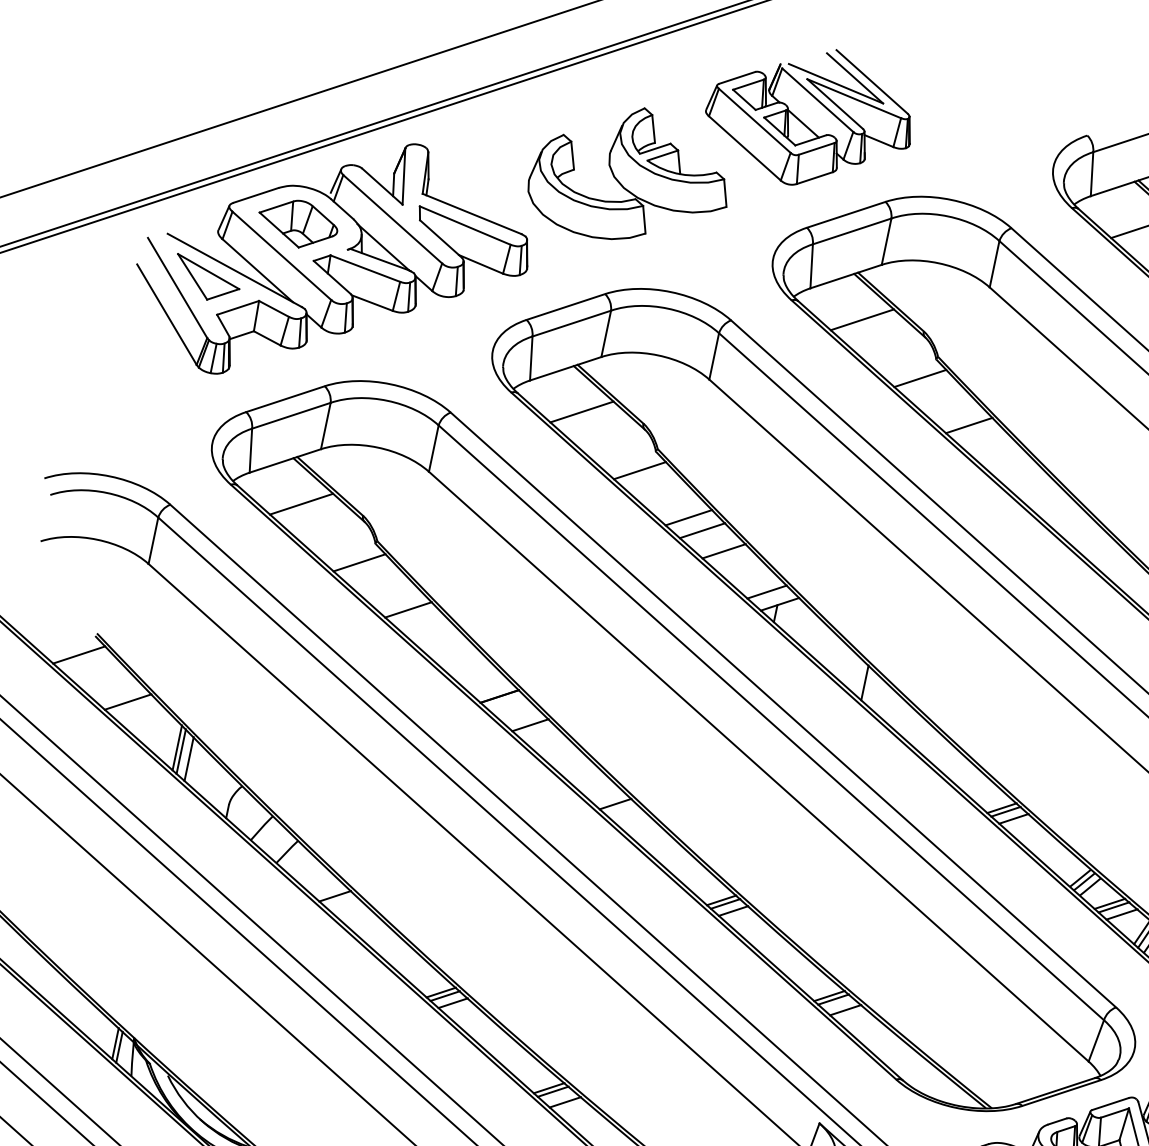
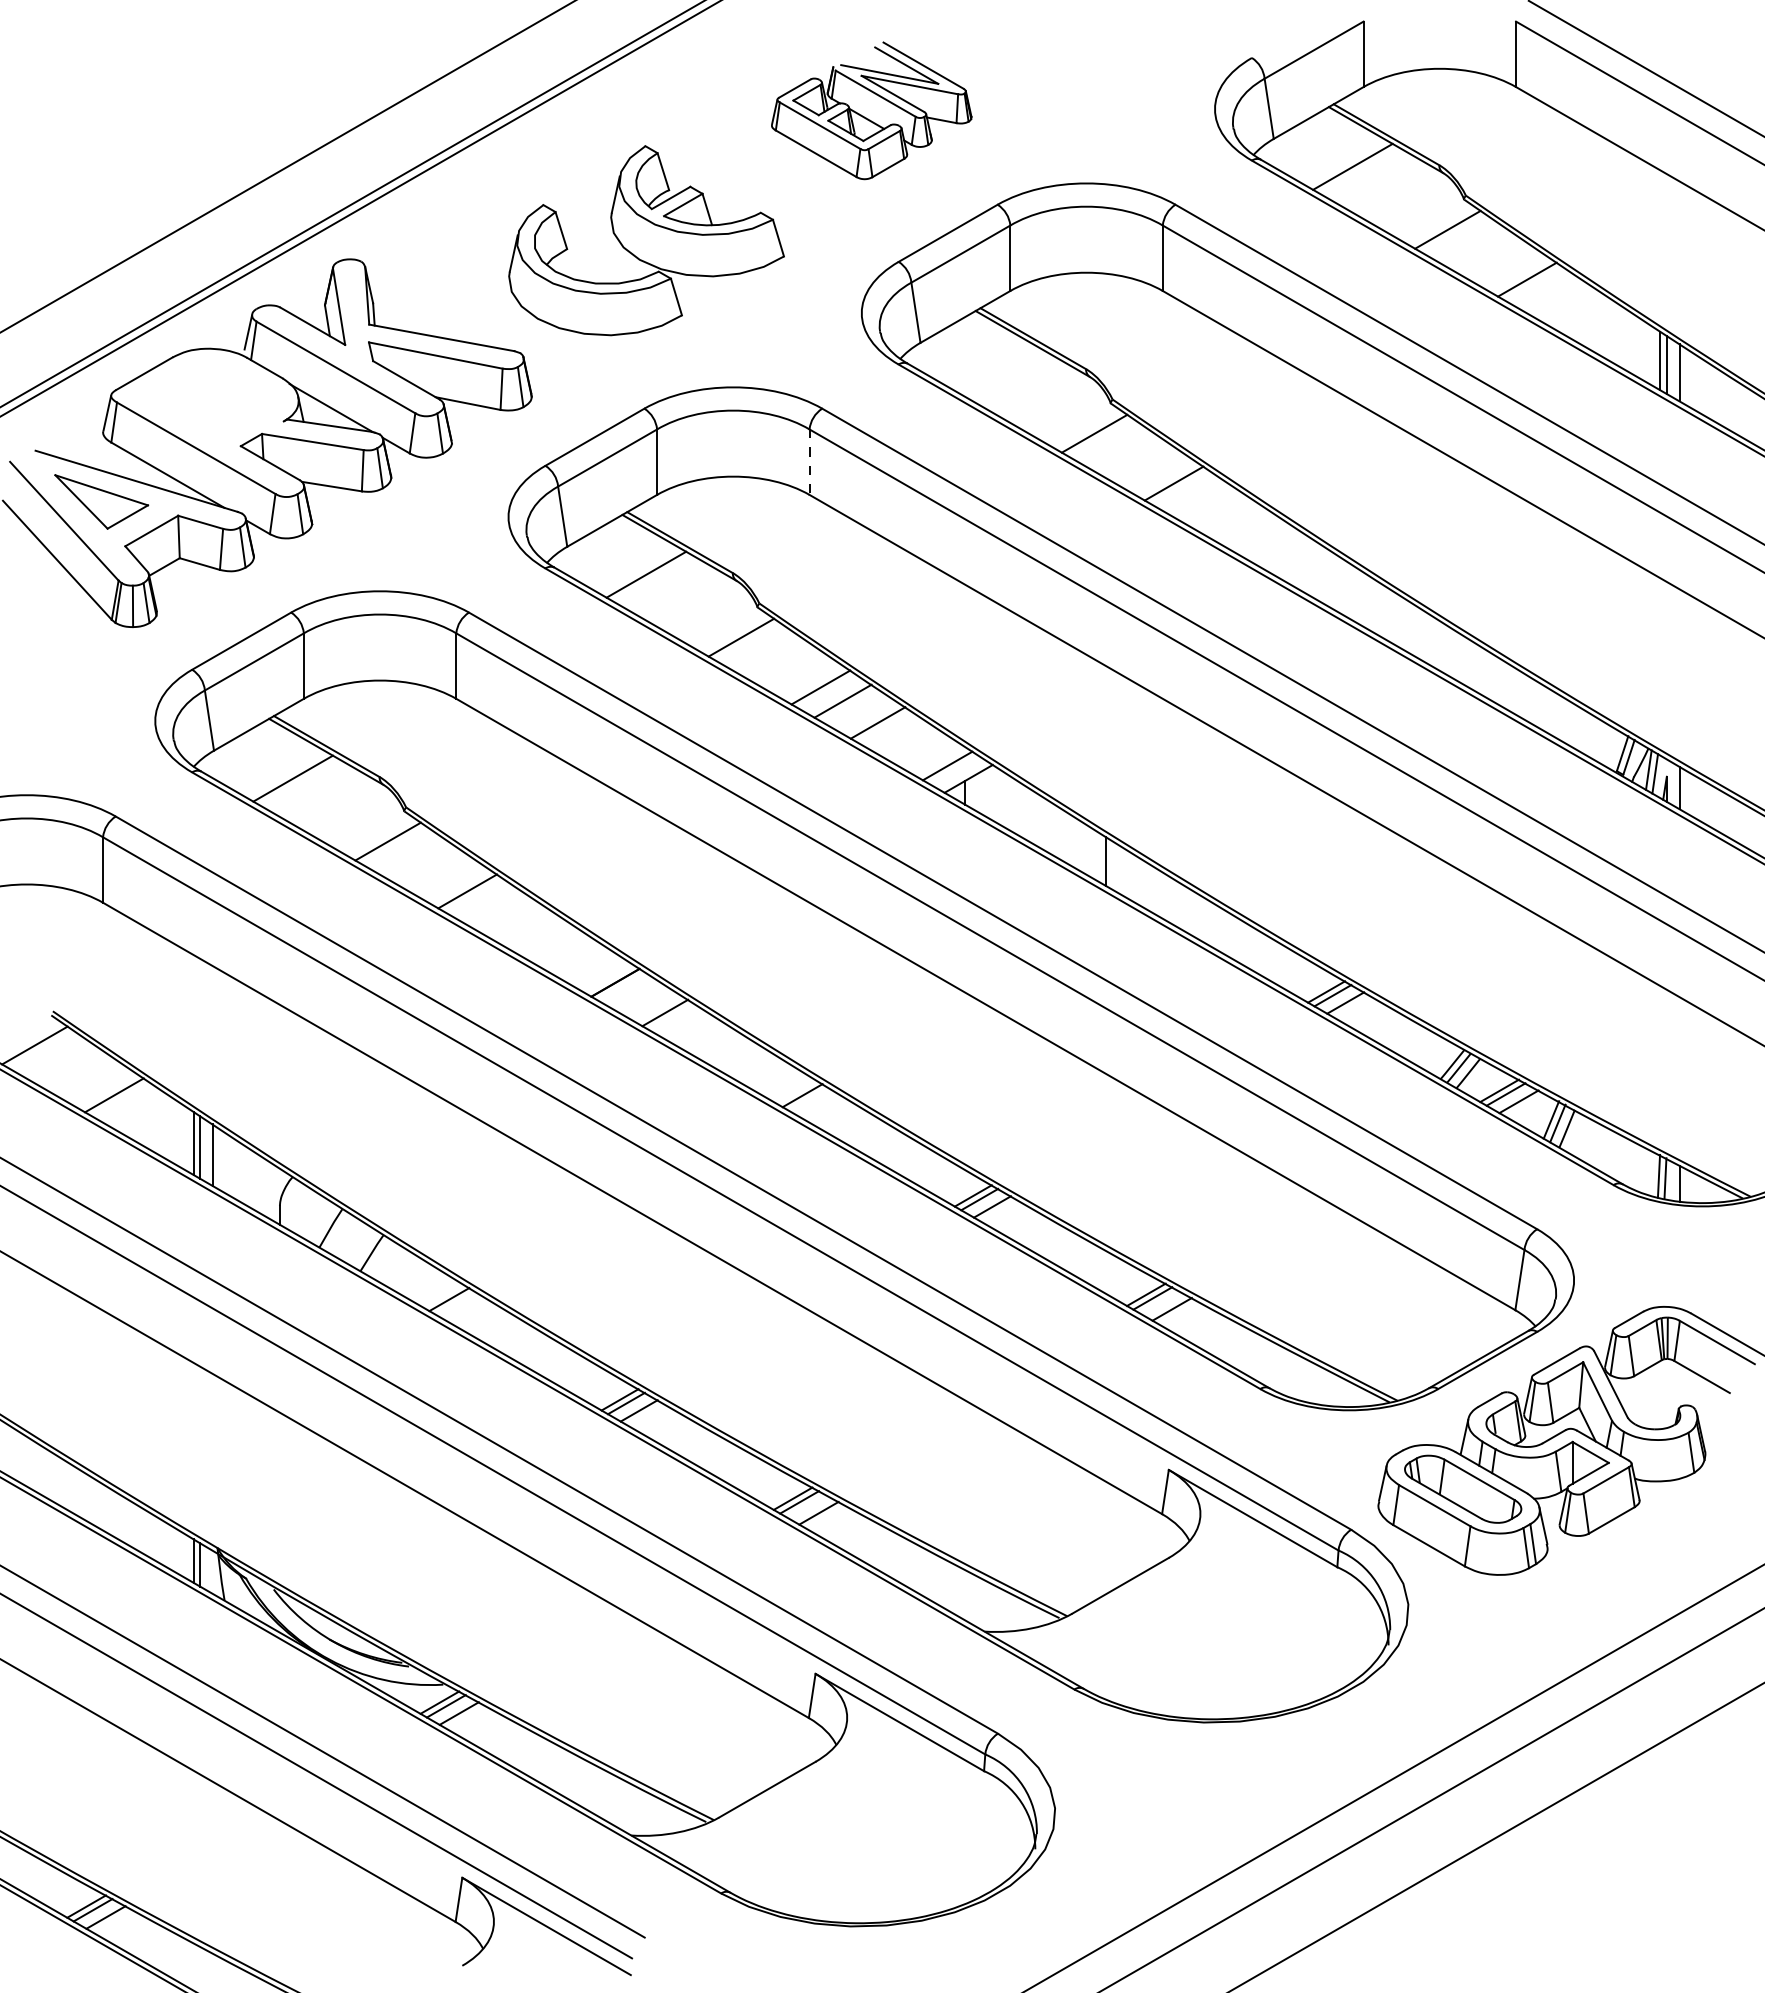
part: (810, 116) -> (871, 110), size x0.7
part: (298, 223) -> (209, 400), removed
line: (862, 319) -> (999, 370), removed
line: (714, 356) -> (809, 462), solid -> dashed

